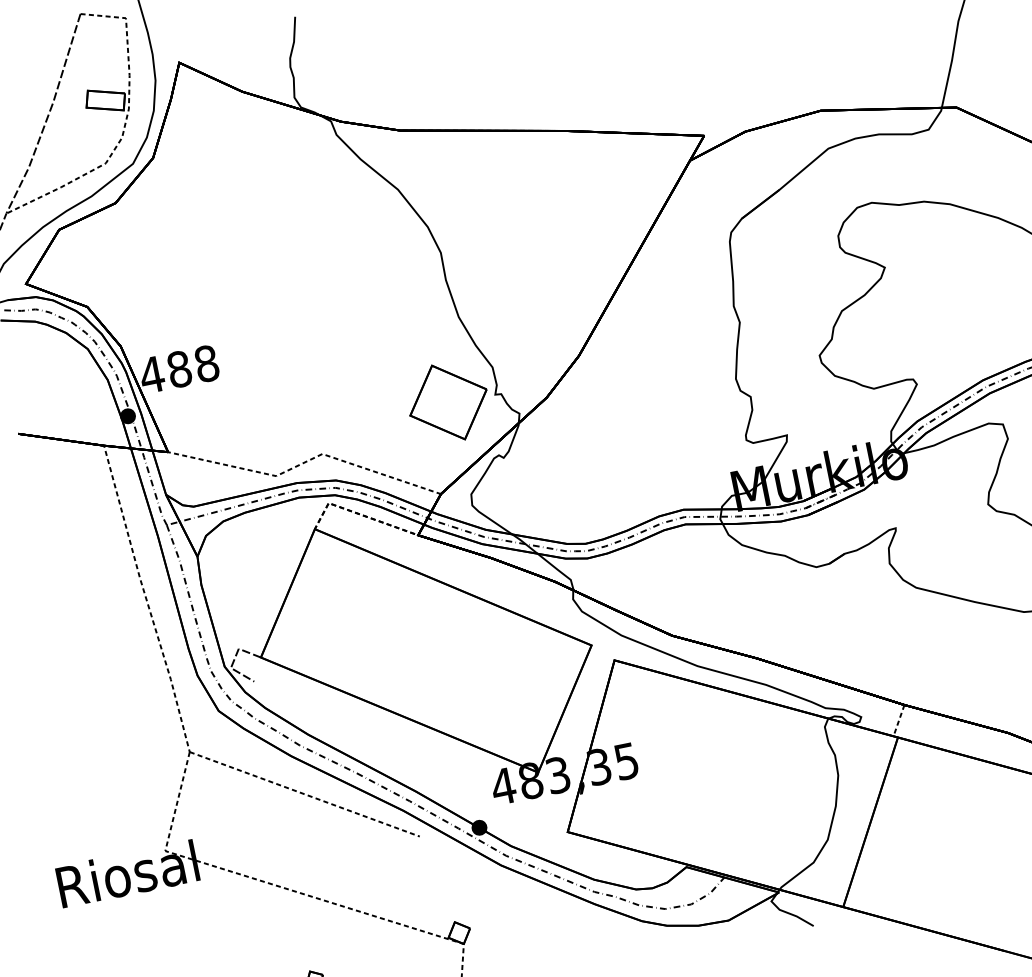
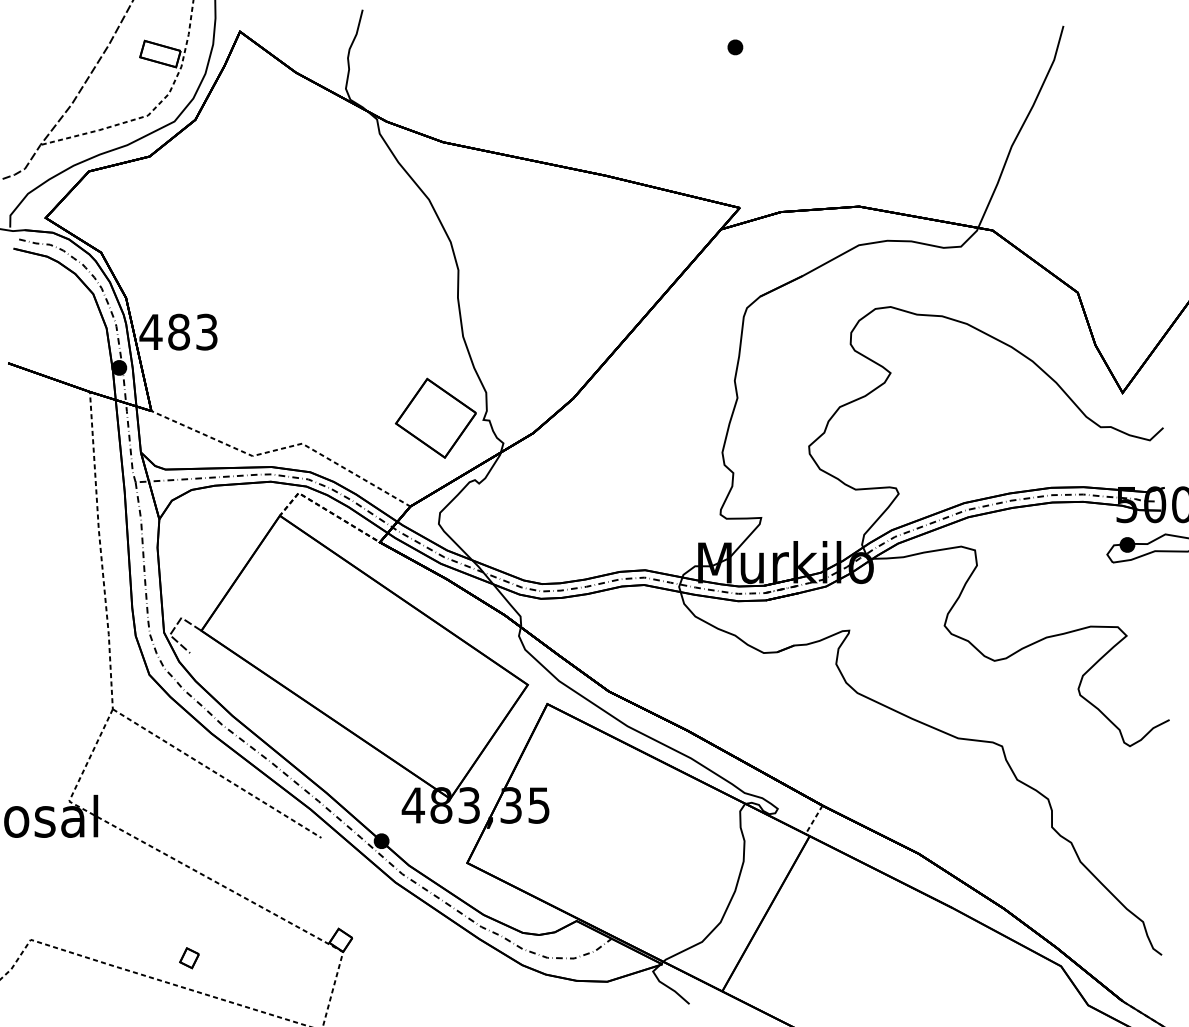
text: (206, 363) -> (206, 331), 488 -> 483

